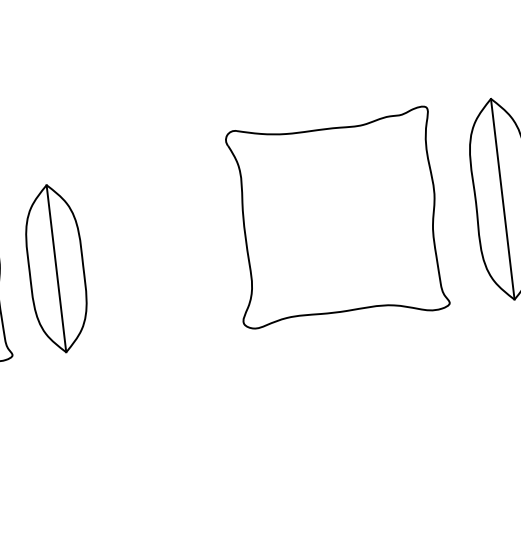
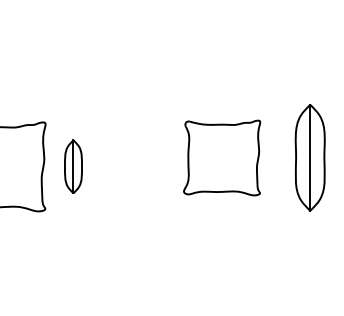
part: (334, 218) -> (221, 157), size x0.7
part: (56, 268) -> (73, 166), size x0.6

